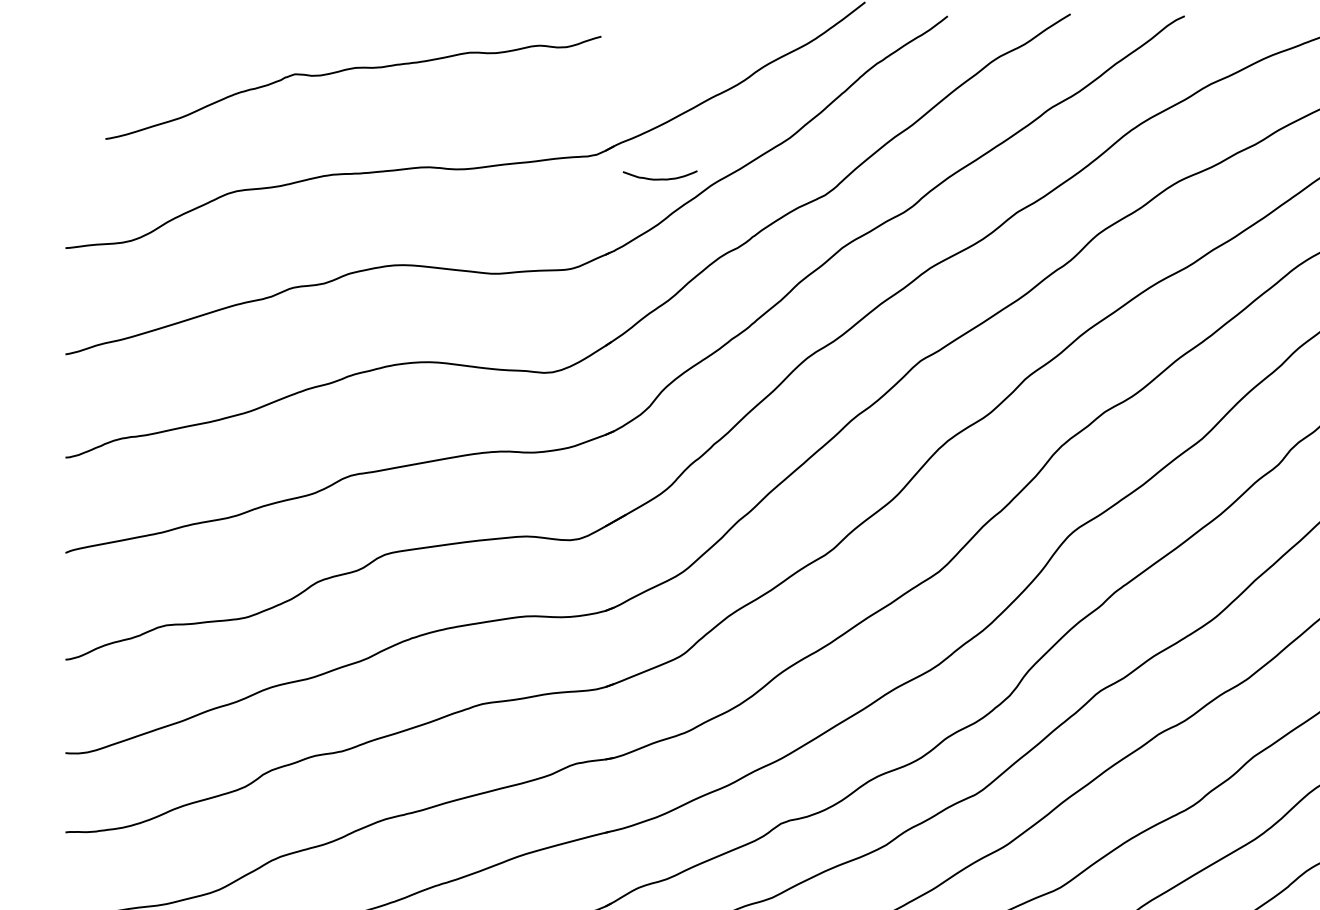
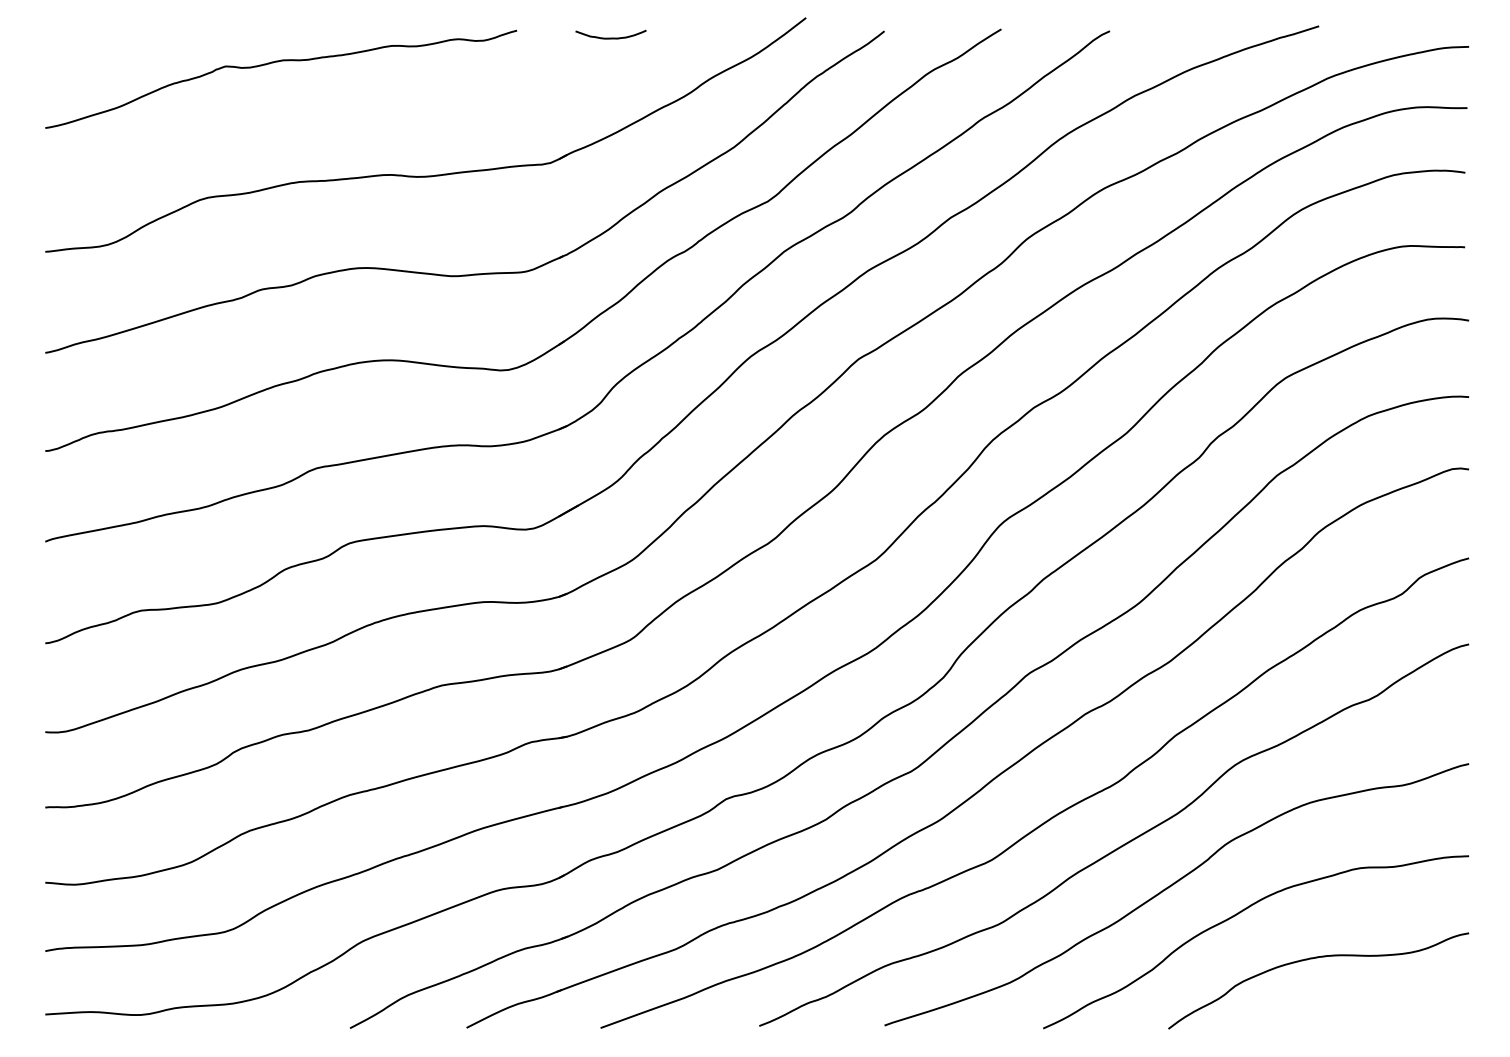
curve: (350, 70) -> (278, 62), moved
curve: (659, 178) -> (610, 37), moved

